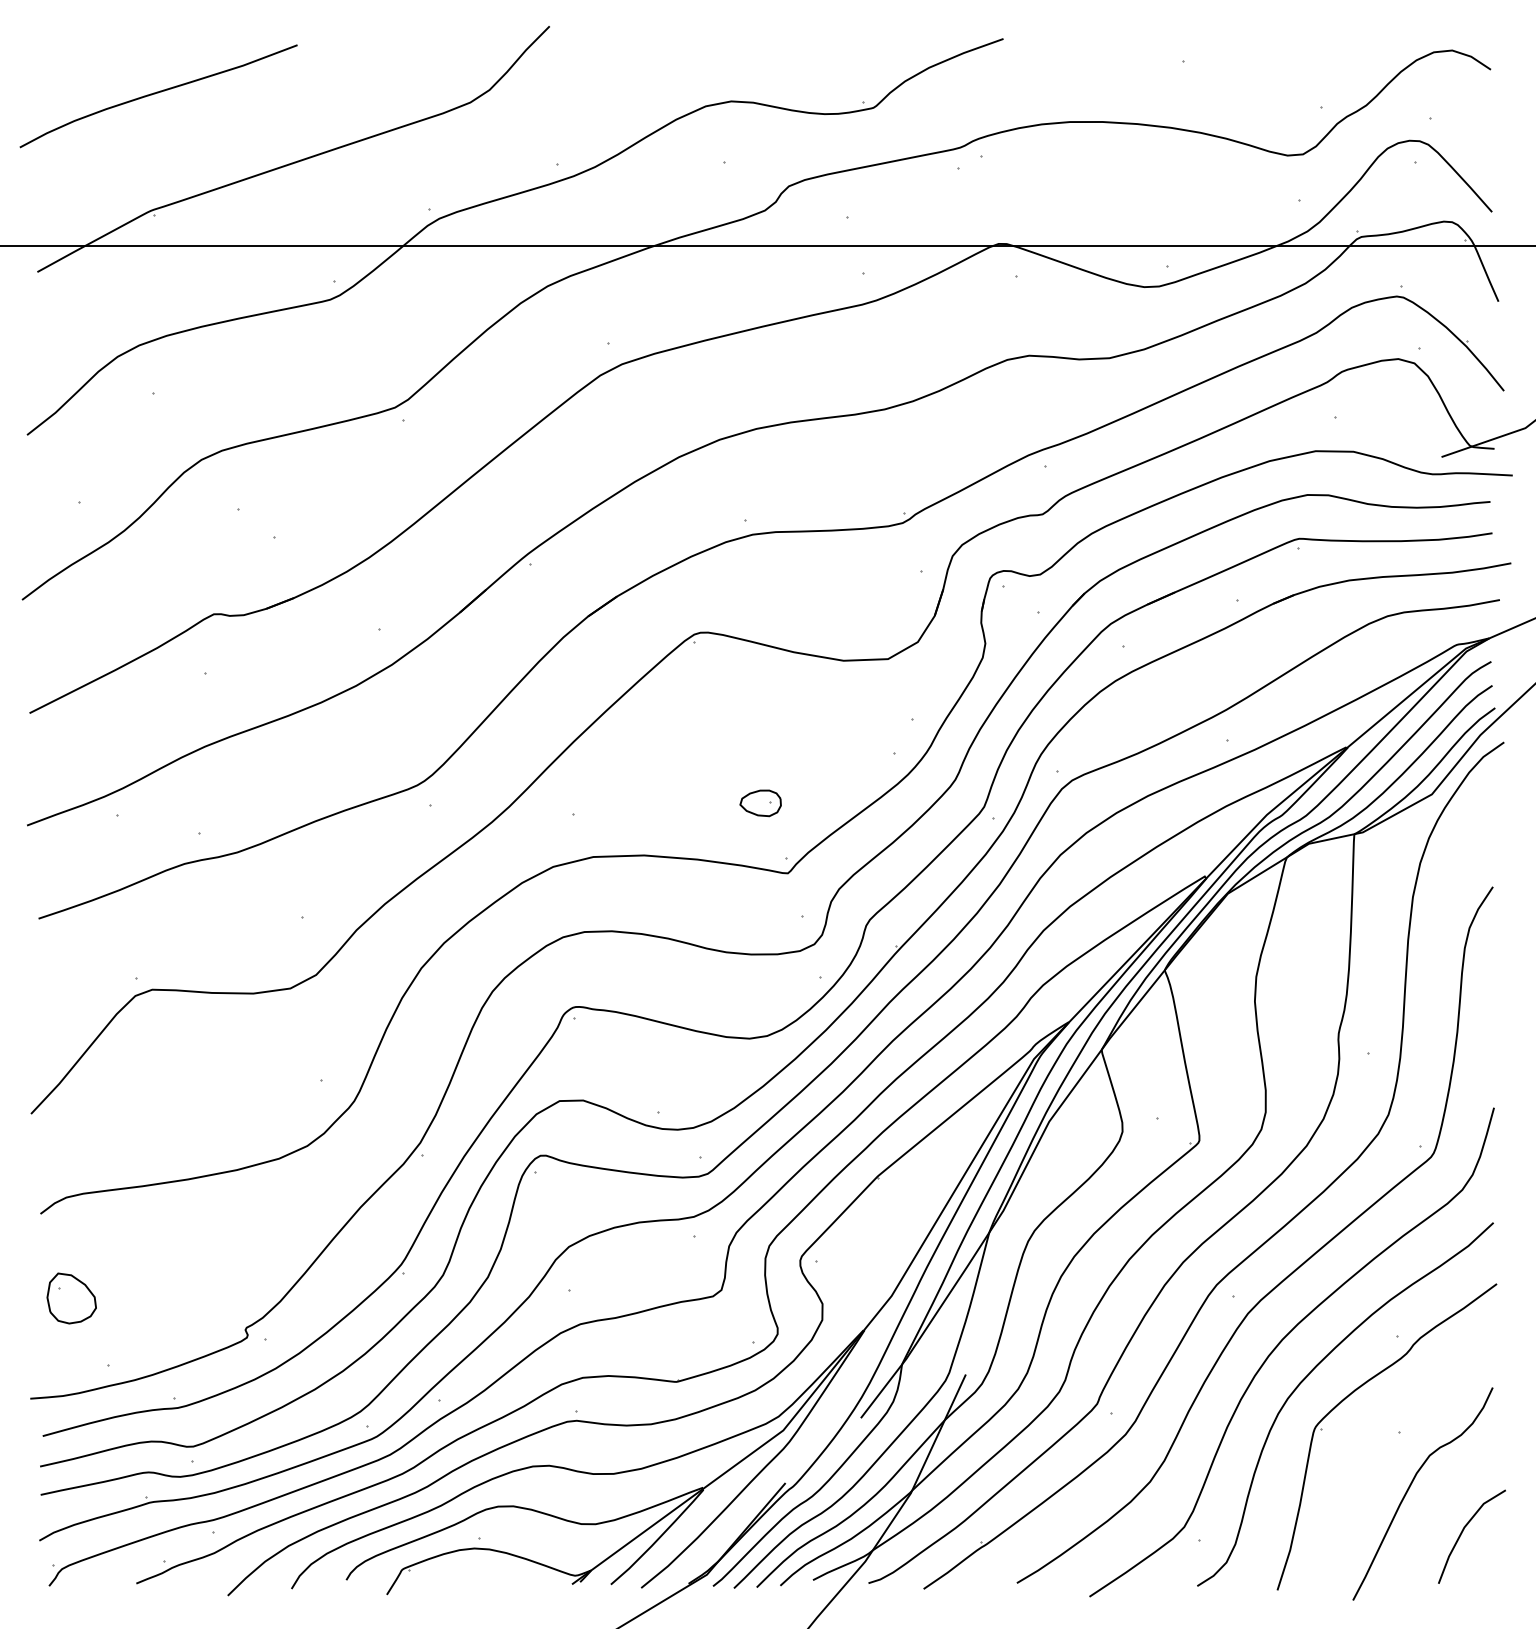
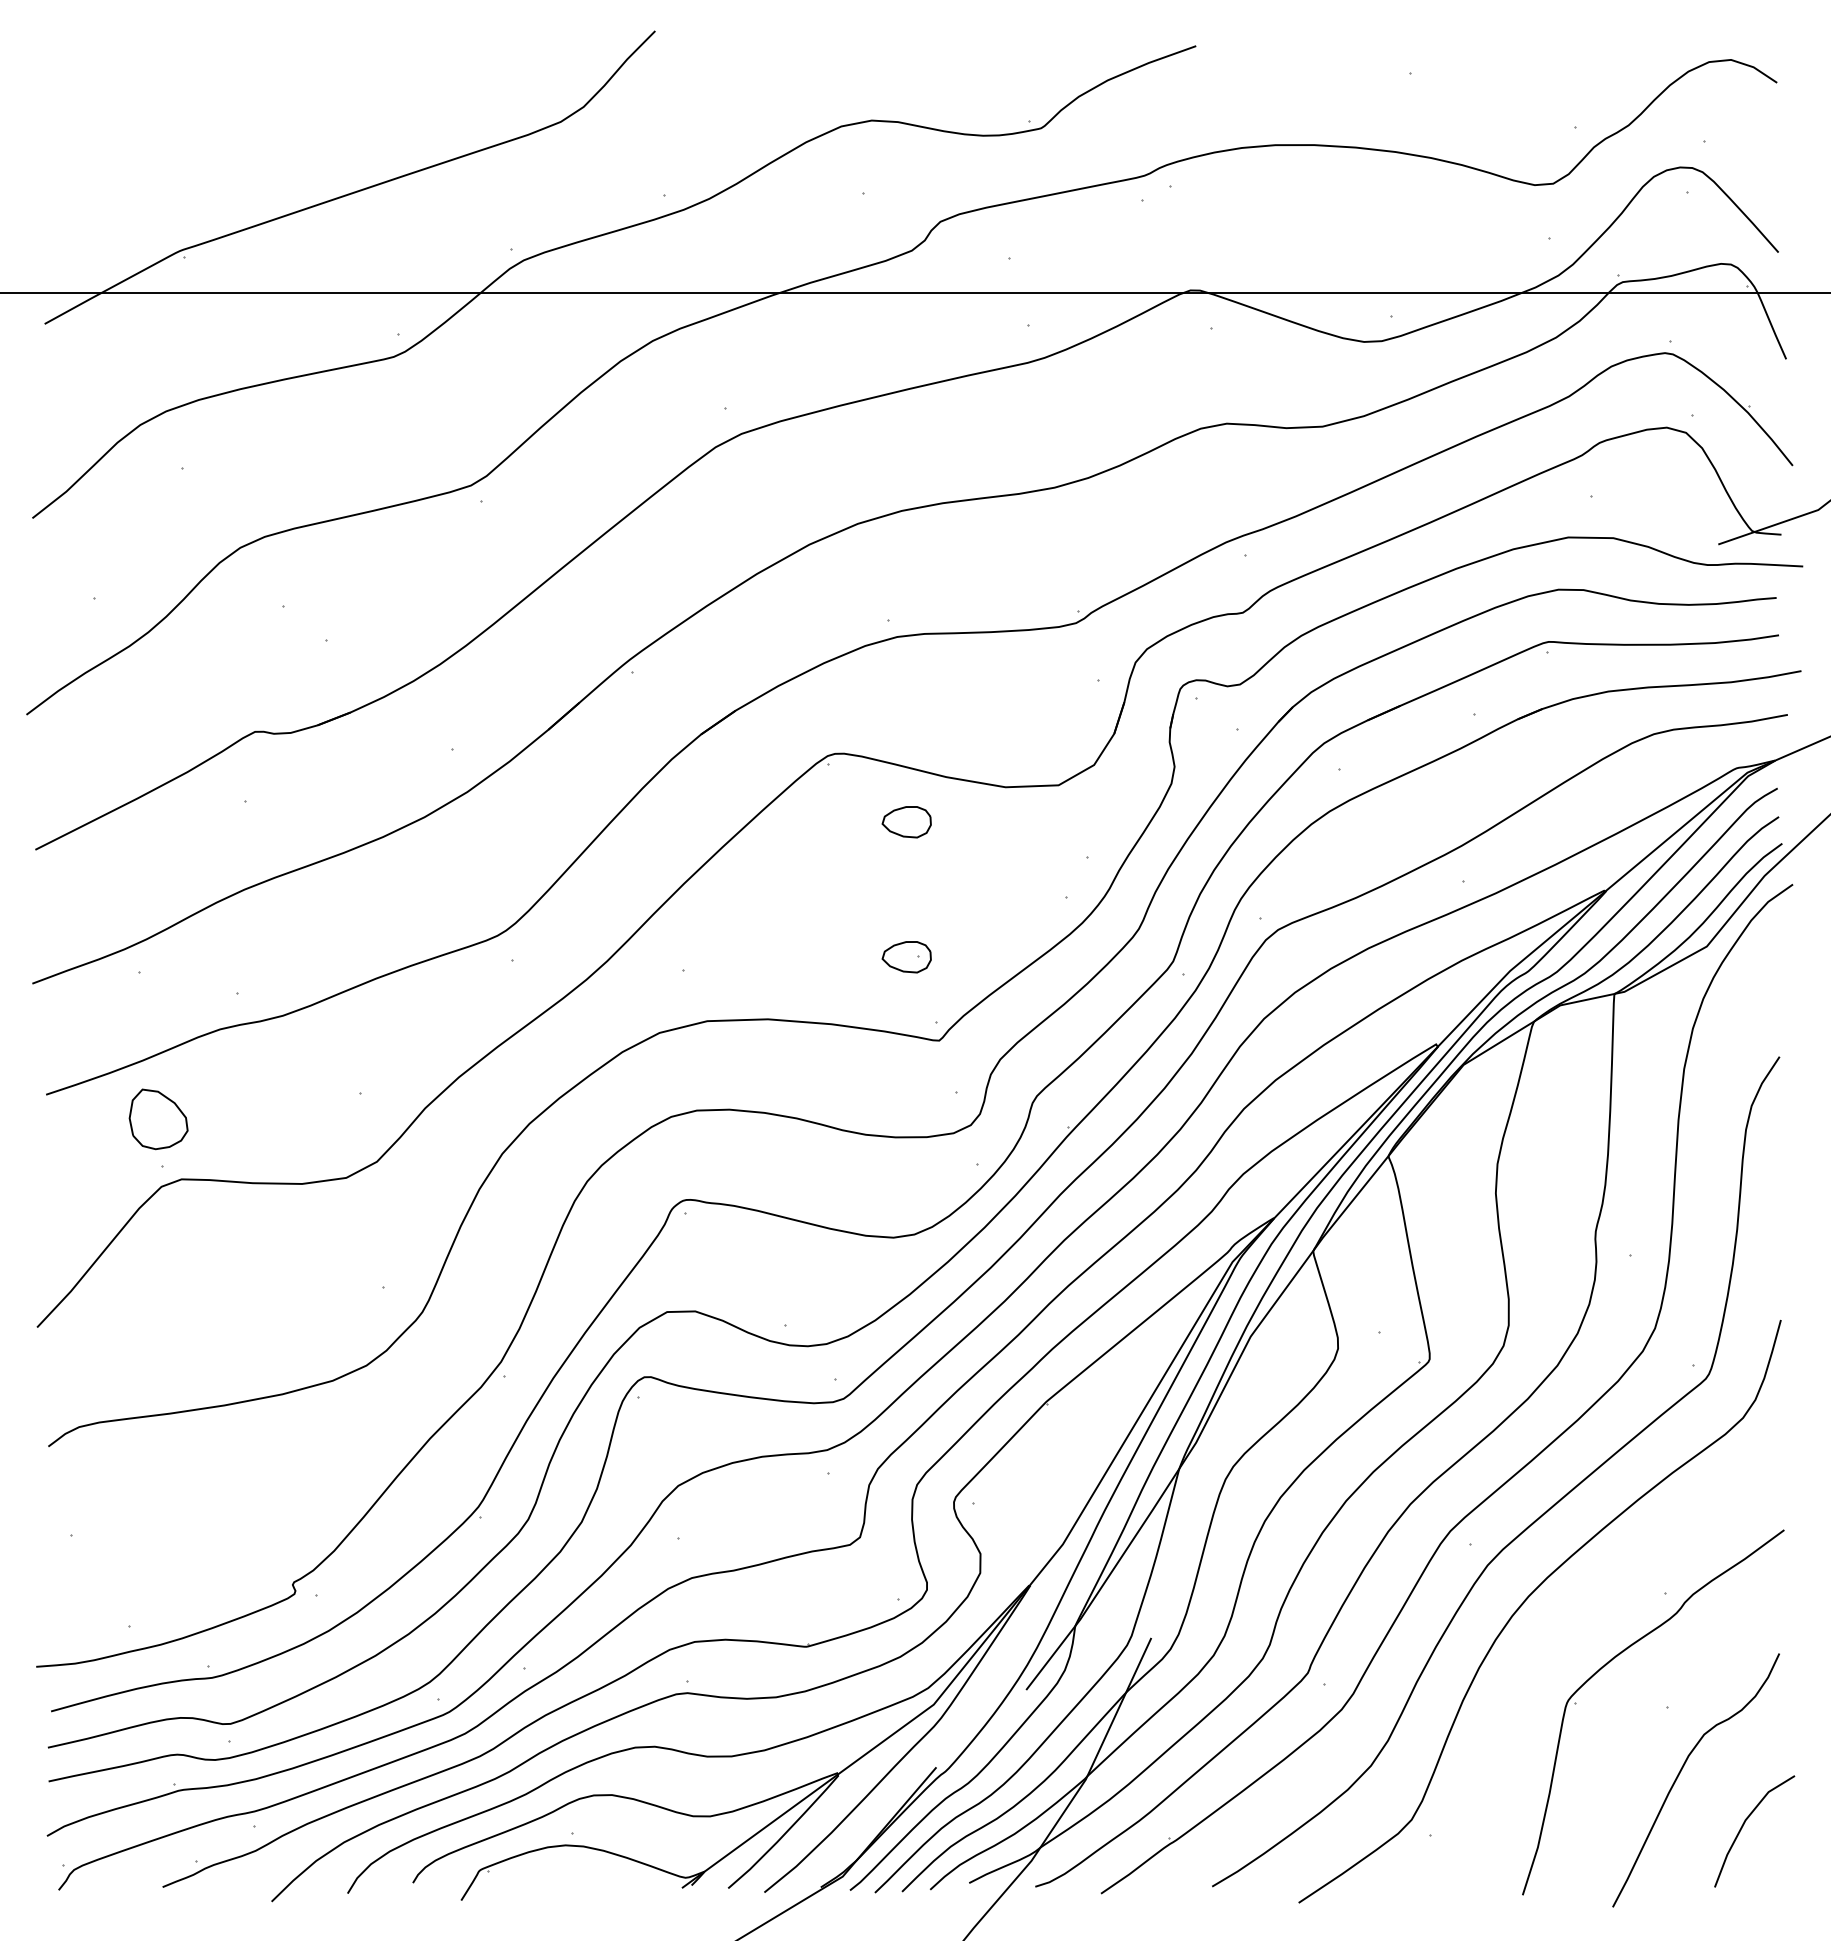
curve: (157, 93) -> (187, 111), removed
part: (760, 690) -> (906, 822), added
part: (71, 1298) -> (158, 1119), moved
curve: (1312, 1371) -> (1564, 1634), removed

